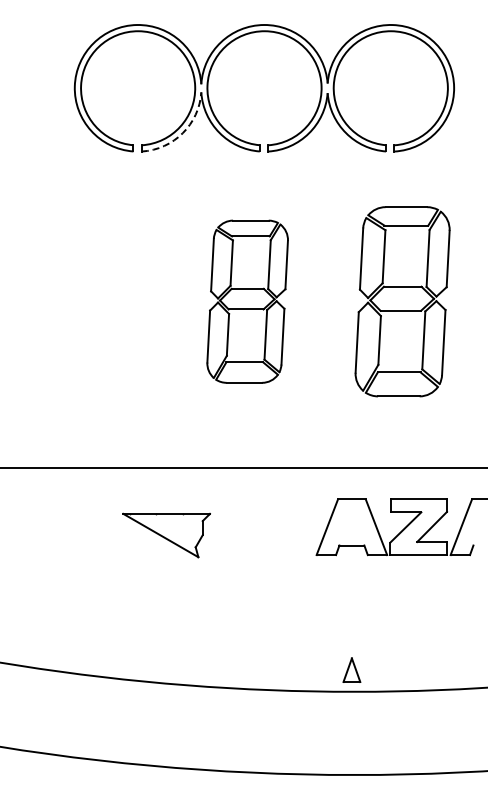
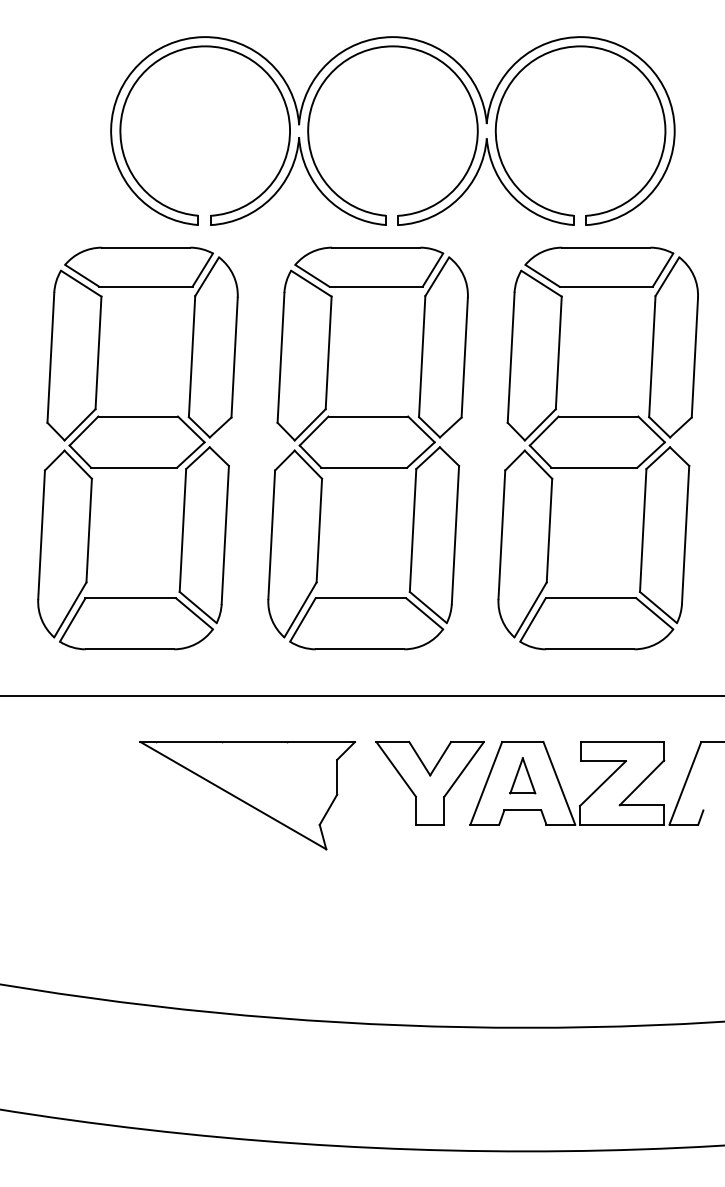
arc: (182, 133) -> (271, 198), dashed -> solid
part: (92, 301) -> (137, 447), added
part: (247, 301) -> (367, 447), size x1.67
part: (402, 301) -> (597, 447), size x1.43
part: (289, 526) -> (430, 782), added
part: (166, 535) -> (247, 795), size x1.67
part: (351, 669) -> (522, 774), moved

